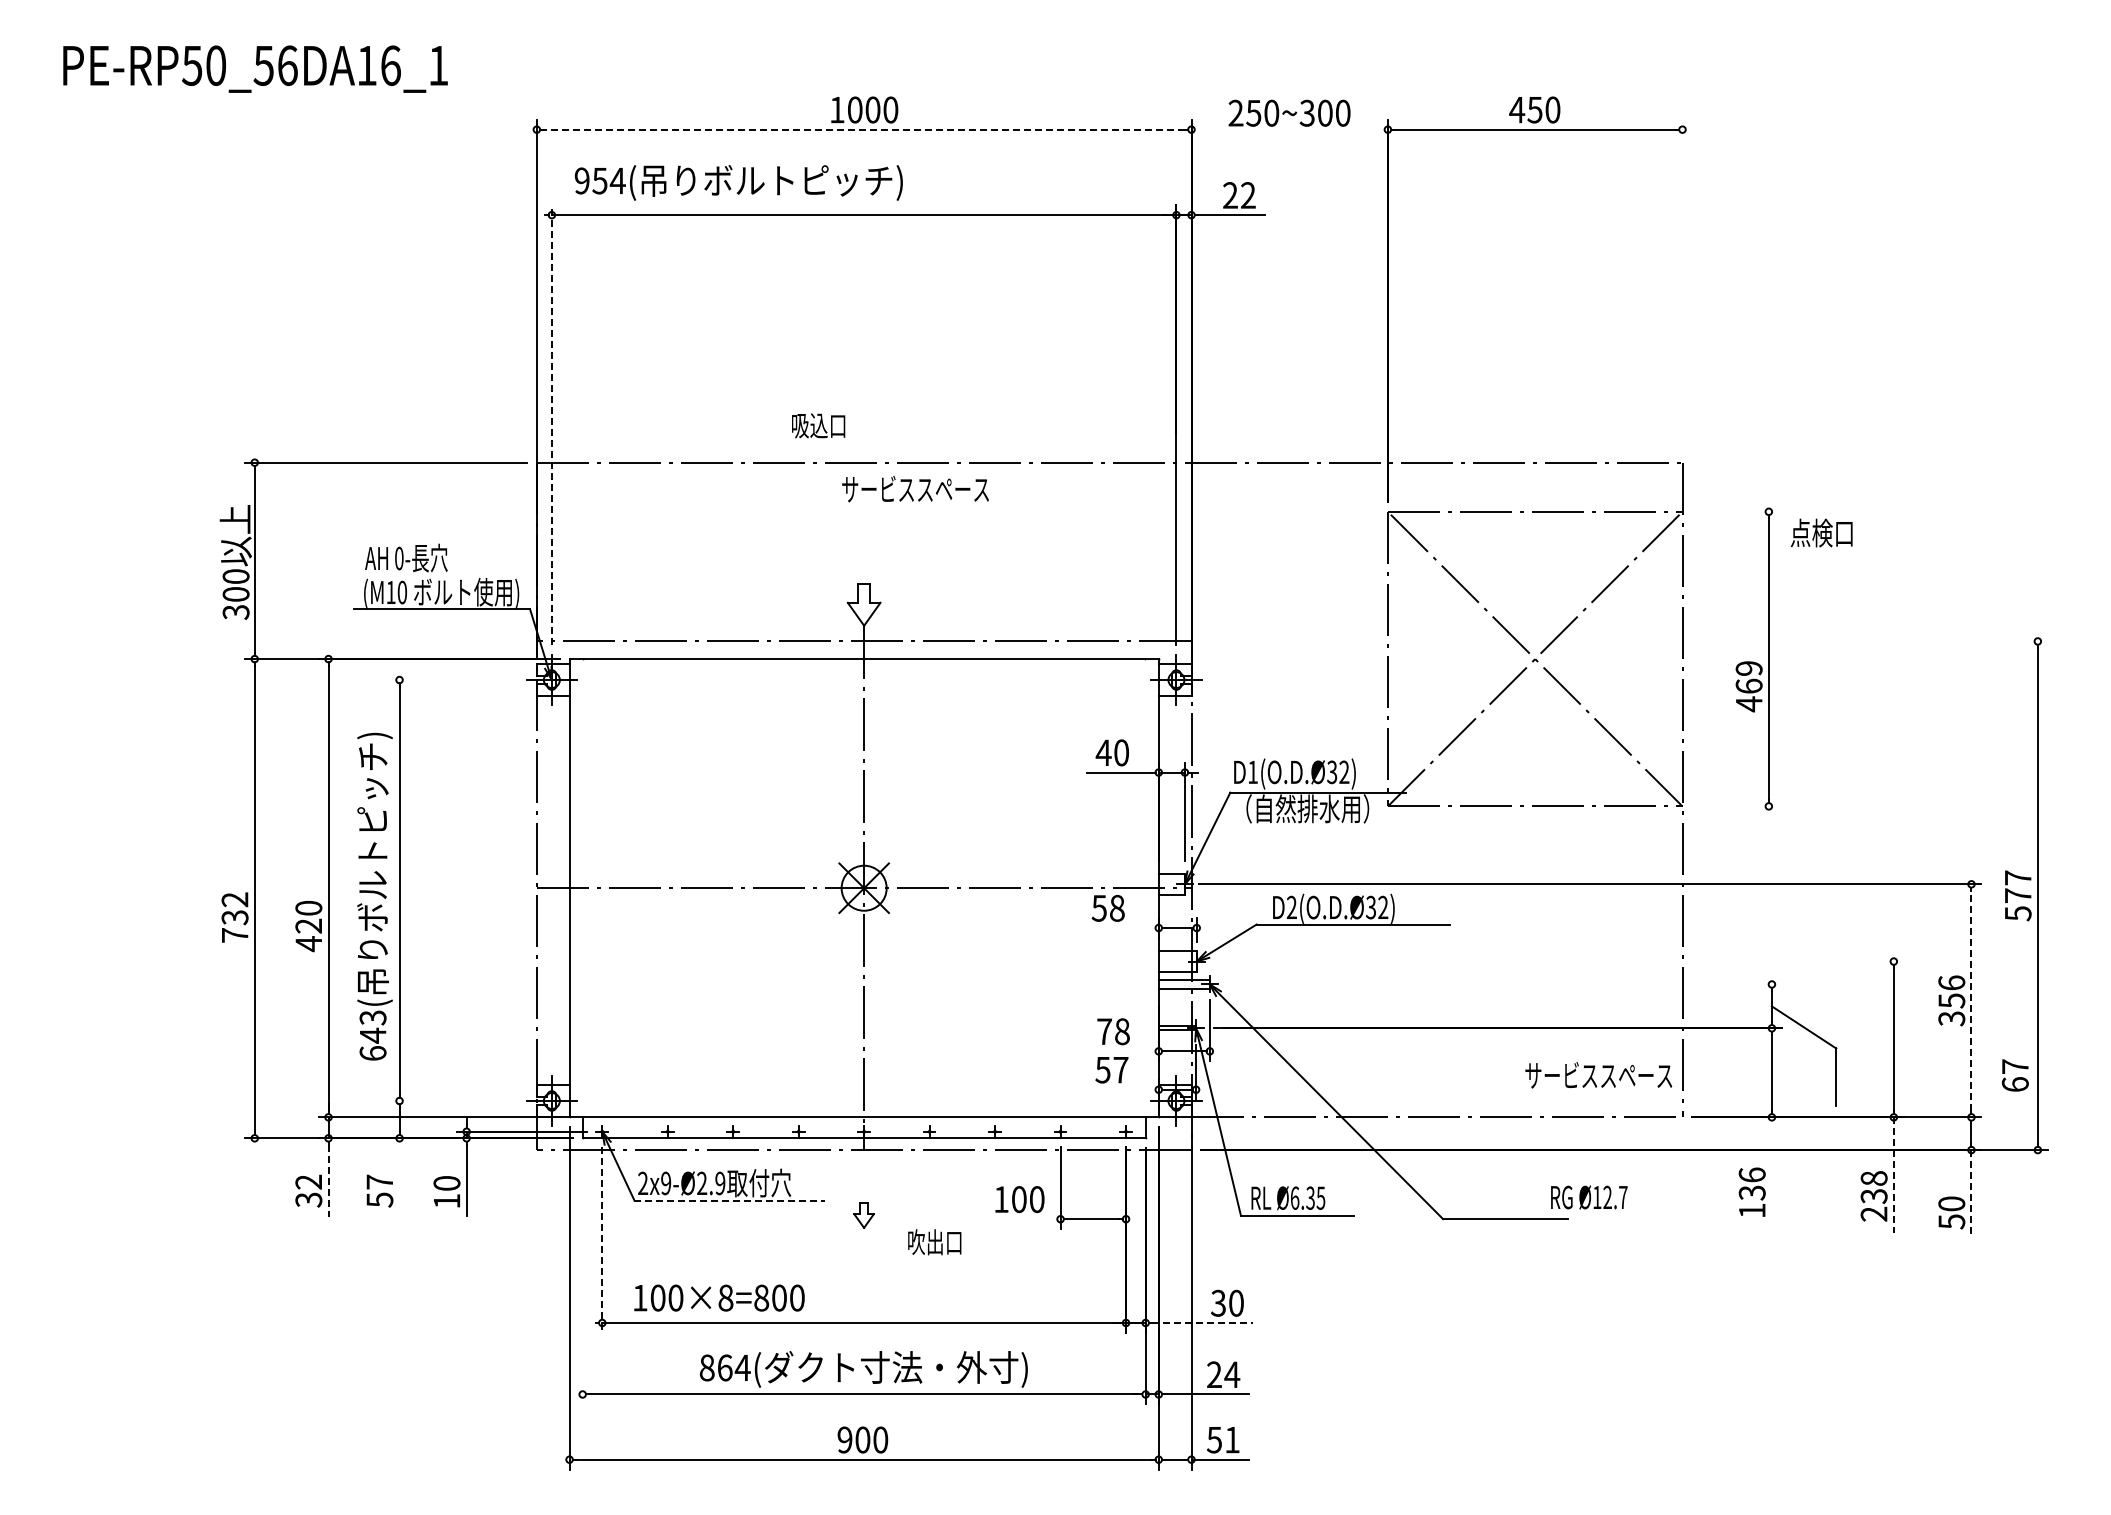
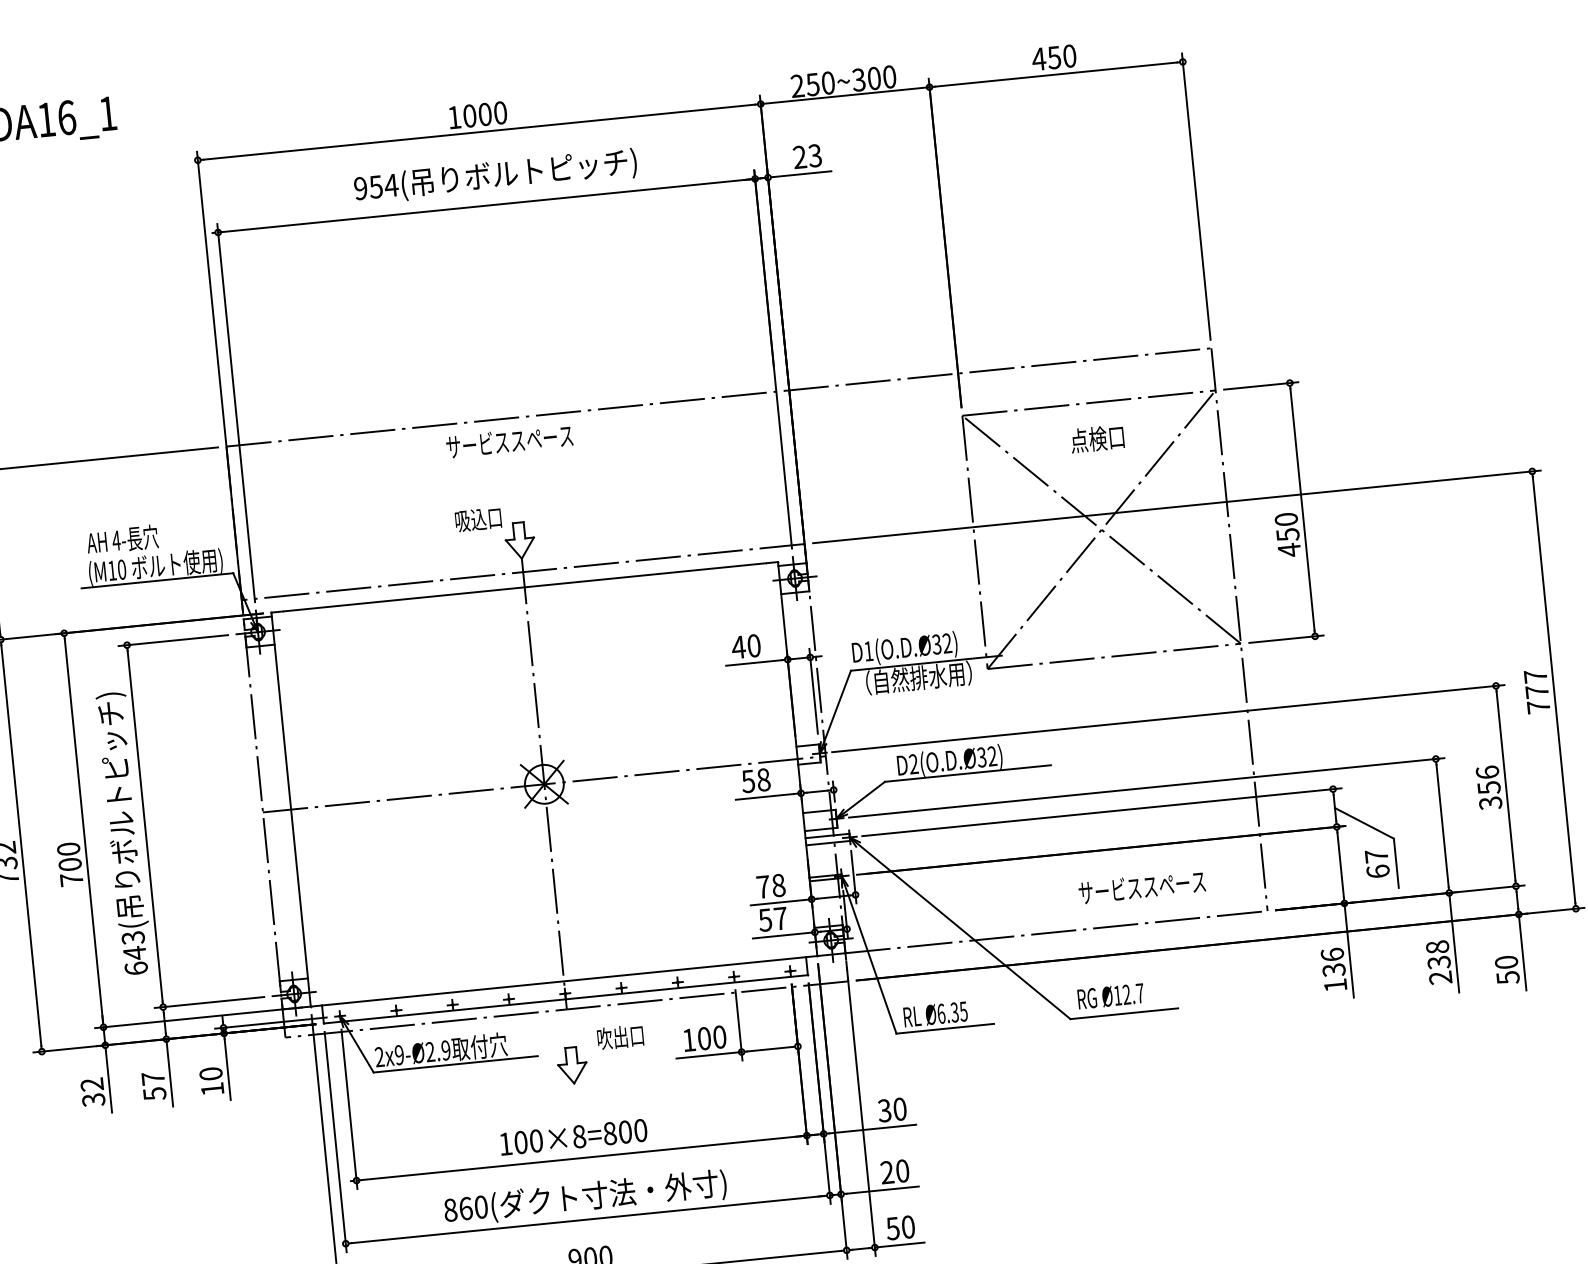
line: (864, 129) -> (479, 131), dashed -> solid
line: (1289, 129) -> (844, 95), added
text: (738, 182) -> (495, 176), moved
text: (1247, 195) -> (814, 155), 22 -> 23
line: (1682, 285) -> (1196, 195), added
line: (551, 425) -> (235, 413), dashed -> solid
text: (818, 425) -> (478, 519), moved
text: (915, 488) -> (509, 440), moved
line: (1735, 511) -> (1261, 385), added
text: (1821, 532) -> (1097, 438), moved
text: (398, 558) -> (115, 540), 0- -> 4-
line: (1624, 641) -> (1176, 506), added
text: (1748, 677) -> (1286, 527), 469 -> 450
line: (453, 680) -> (173, 640), added
line: (1735, 806) -> (1286, 639), added
text: (2018, 913) -> (1538, 706), 577 -> 777
line: (1120, 928) -> (768, 796), added
text: (308, 935) -> (70, 872), 420 -> 700
line: (1557, 961) -> (1146, 787), added
line: (1502, 984) -> (1101, 812), added
line: (1971, 1000) -> (1506, 785), dashed -> solid
line: (1122, 1051) -> (780, 902), added
text: (1598, 1075) -> (1141, 887), moved
text: (2015, 1075) -> (1377, 863), moved
line: (1122, 1089) -> (783, 935), added
line: (453, 1101) -> (209, 1002), added
line: (1771, 1171) -> (1348, 950), added
line: (1893, 1175) -> (1453, 942), dashed -> solid
line: (399, 1177) -> (169, 1072), added
line: (328, 1180) -> (108, 1081), dashed -> solid
line: (1971, 1194) -> (1522, 952), dashed -> solid
text: (1589, 1197) -> (1111, 996), moved
line: (730, 1200) -> (456, 1064), dashed -> solid
part: (863, 1215) -> (571, 1065), size x1.67
line: (1022, 1219) -> (708, 1055), added
line: (602, 1240) -> (349, 1109), dashed -> solid
text: (934, 1242) -> (620, 1037), moved
line: (582, 1276) -> (335, 1142), added
text: (719, 1297) -> (573, 1136), moved
line: (1202, 1323) -> (872, 1129), dashed -> solid
text: (742, 1367) -> (480, 1206), 864( -> 860(
text: (1232, 1374) -> (902, 1170), 24 -> 20
text: (1232, 1439) -> (908, 1226), 51 -> 50

